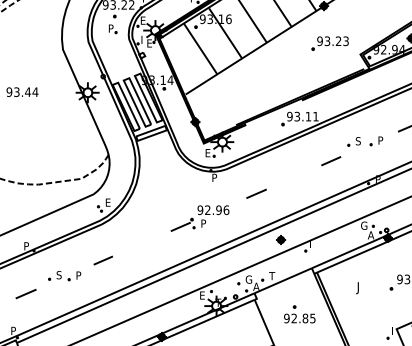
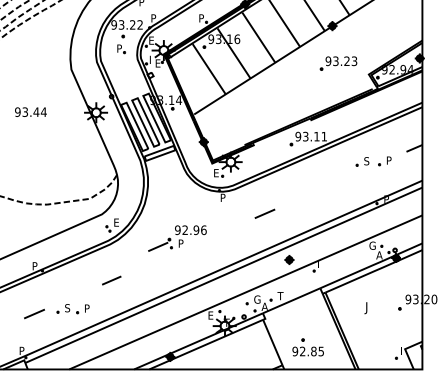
line: (331, 161) -> (339, 181), removed
part: (200, 218) -> (177, 238), moved
part: (64, 276) -> (72, 309), moved
part: (299, 314) -> (307, 347), moved

